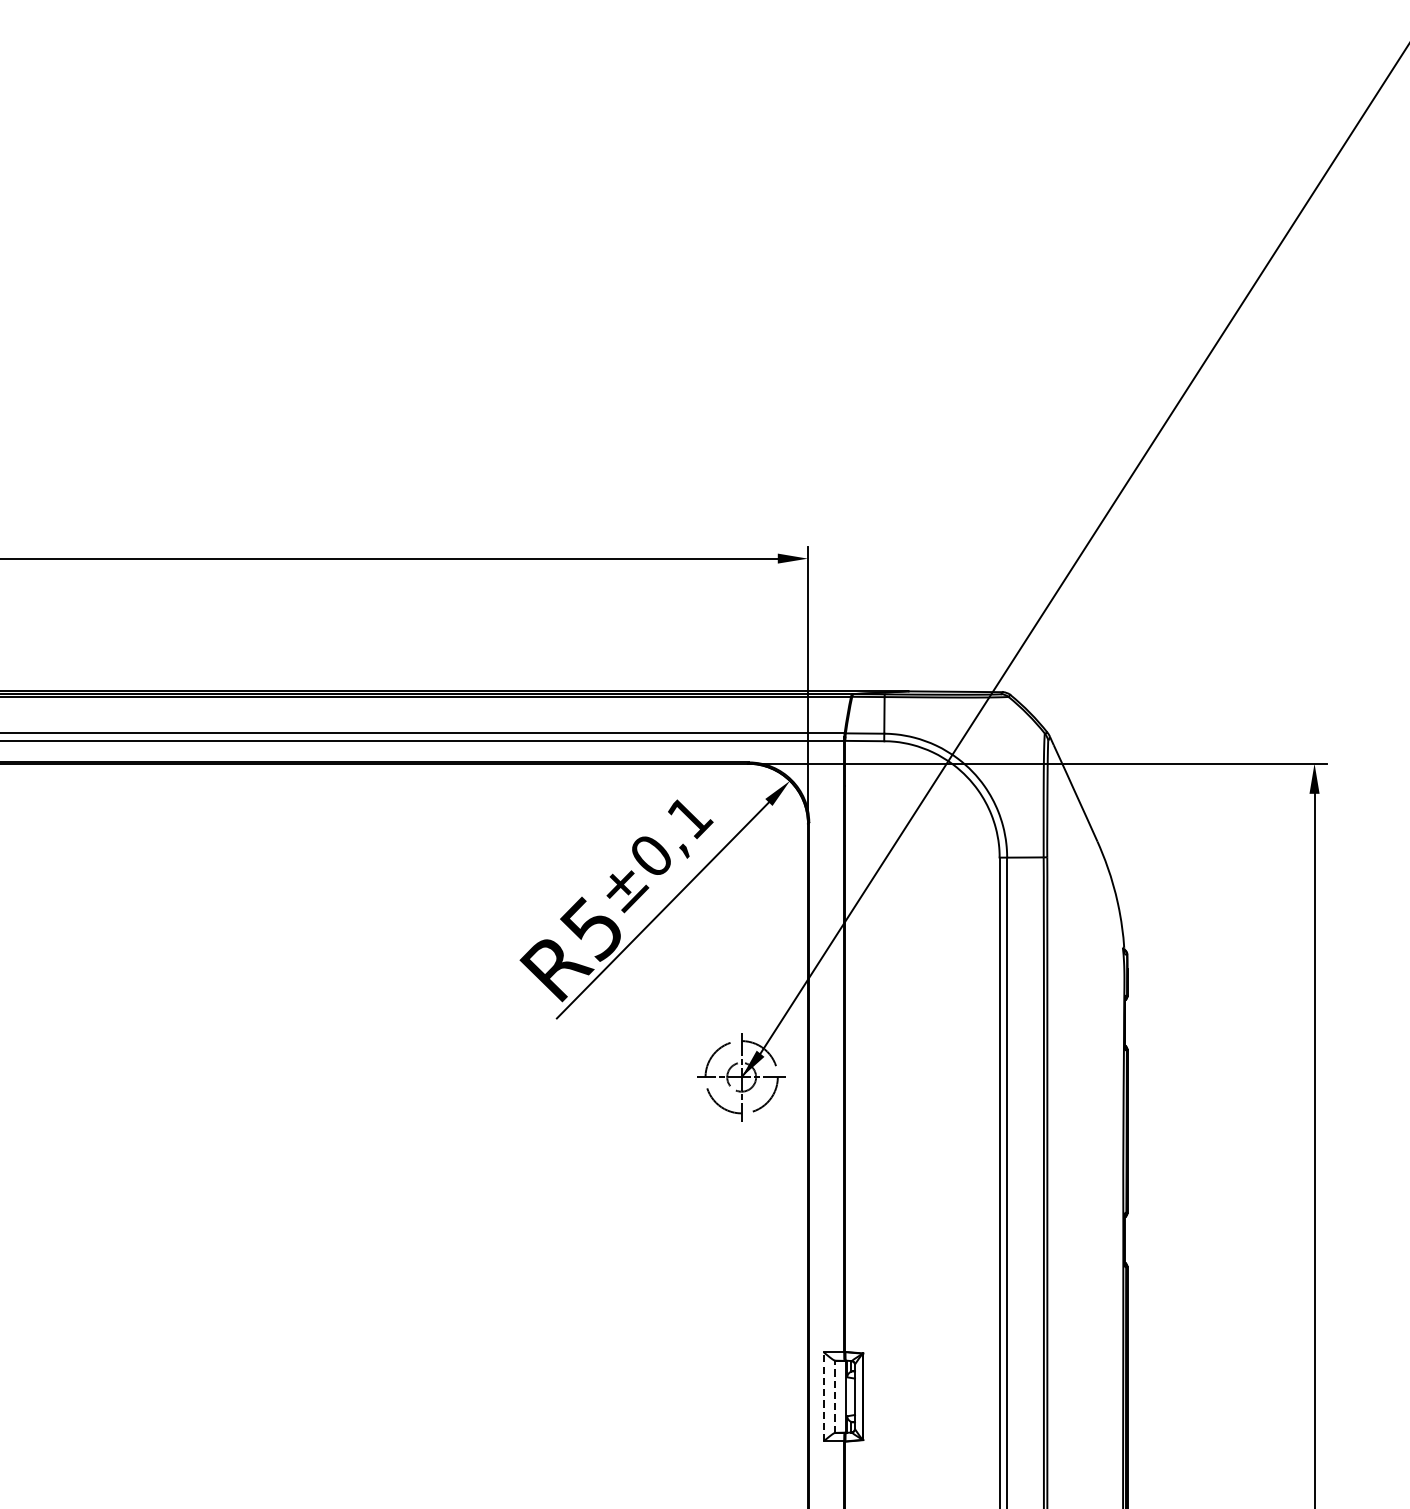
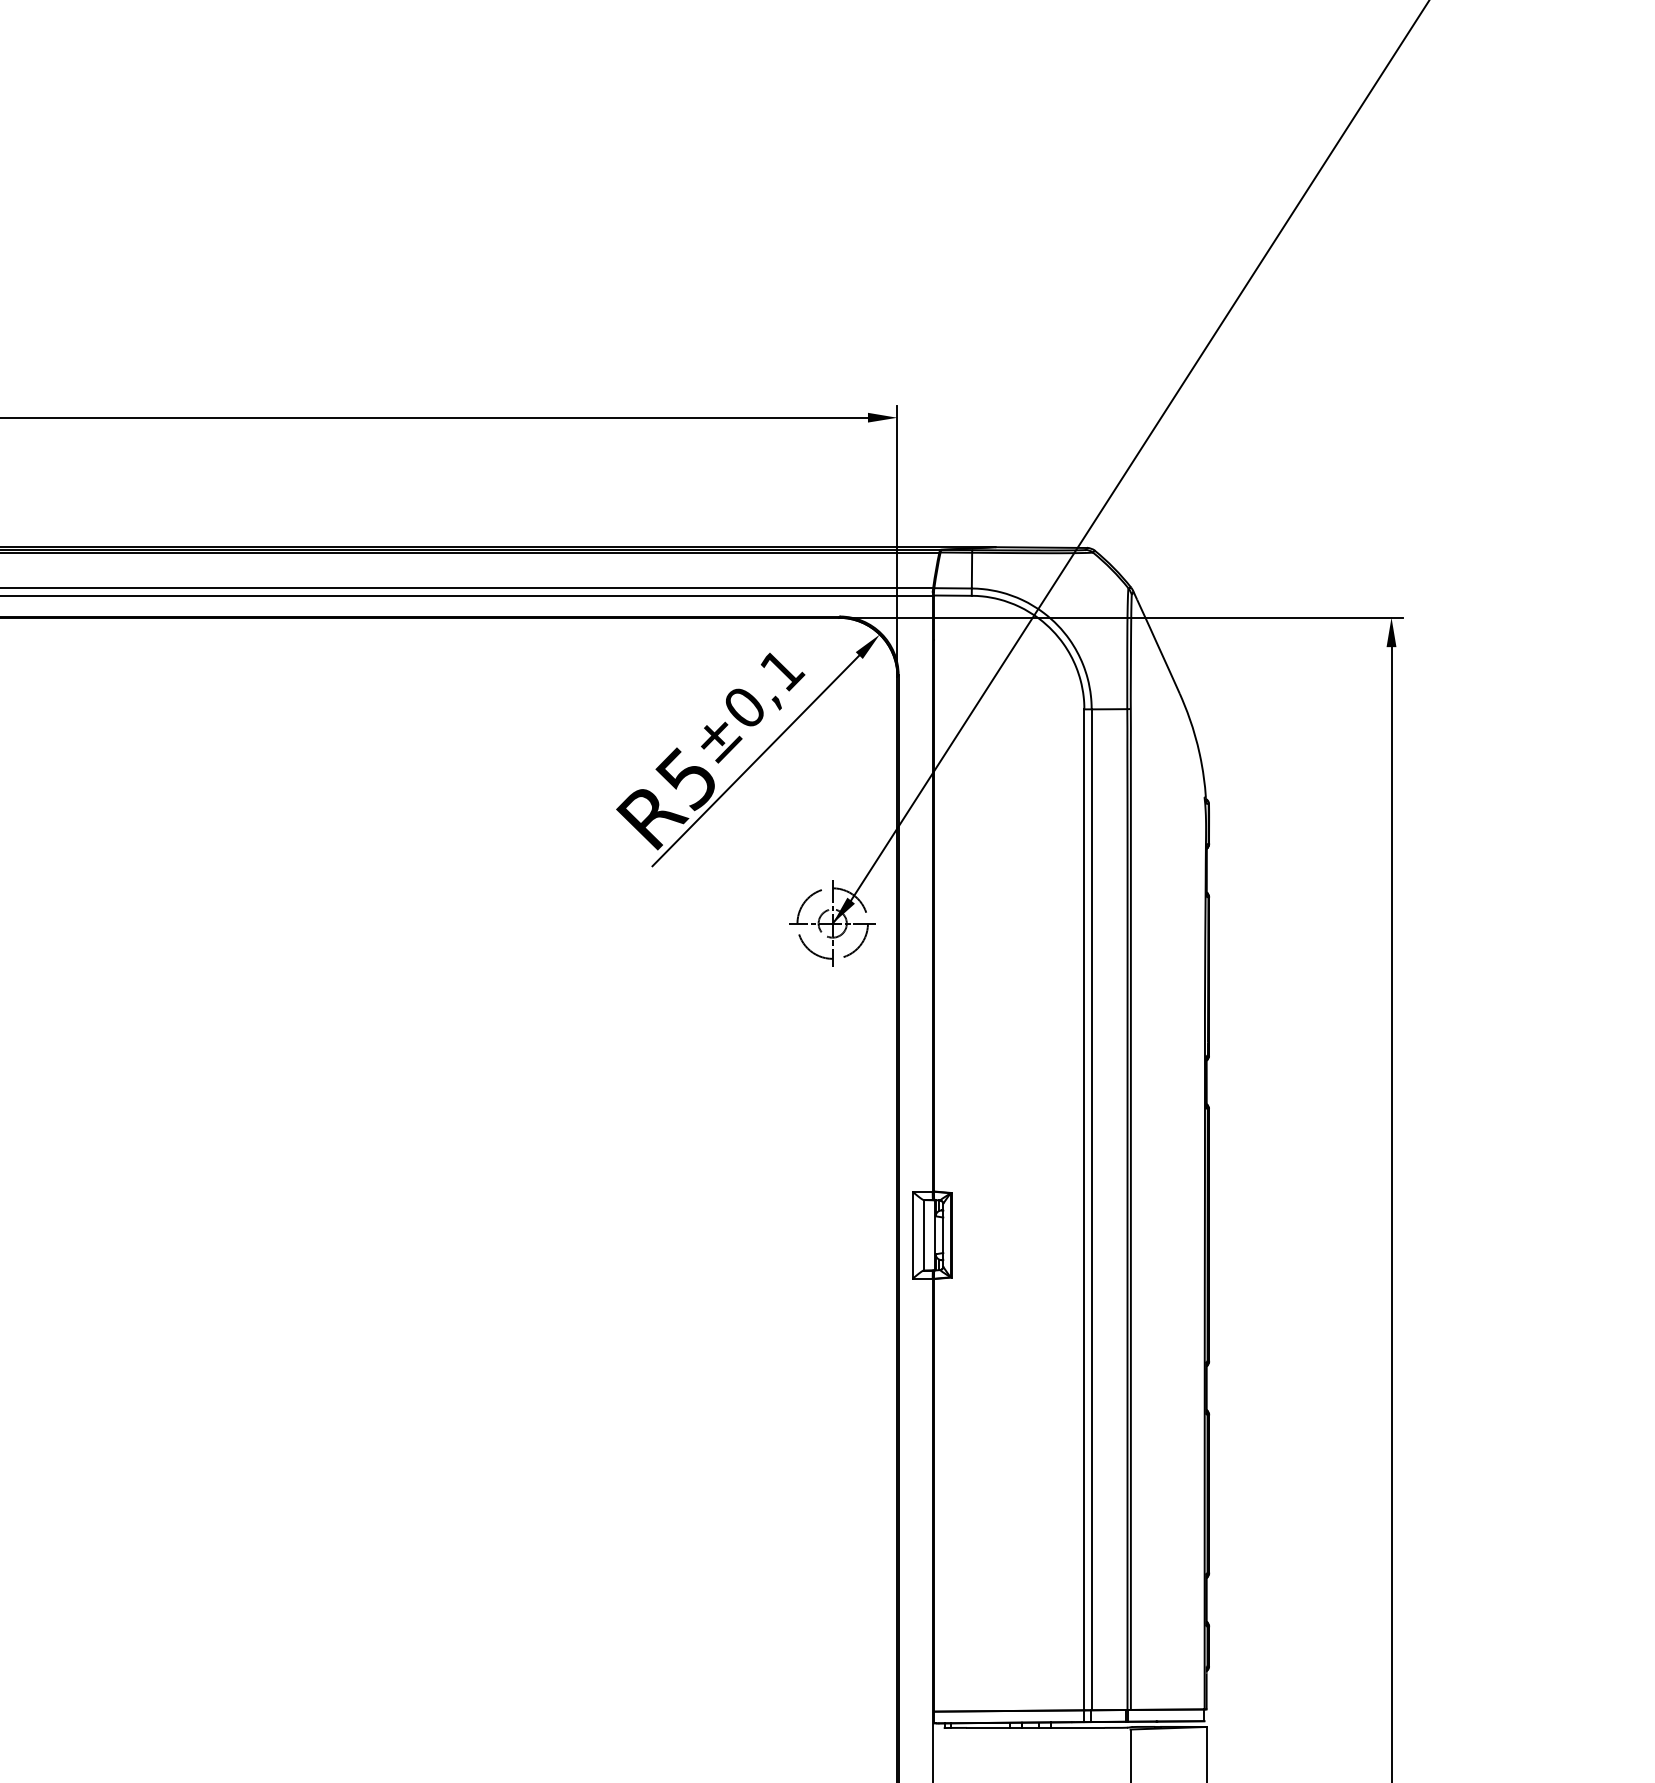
line: (823, 1395) -> (912, 1234), dashed -> solid
line: (834, 1395) -> (923, 1234), dashed -> solid

